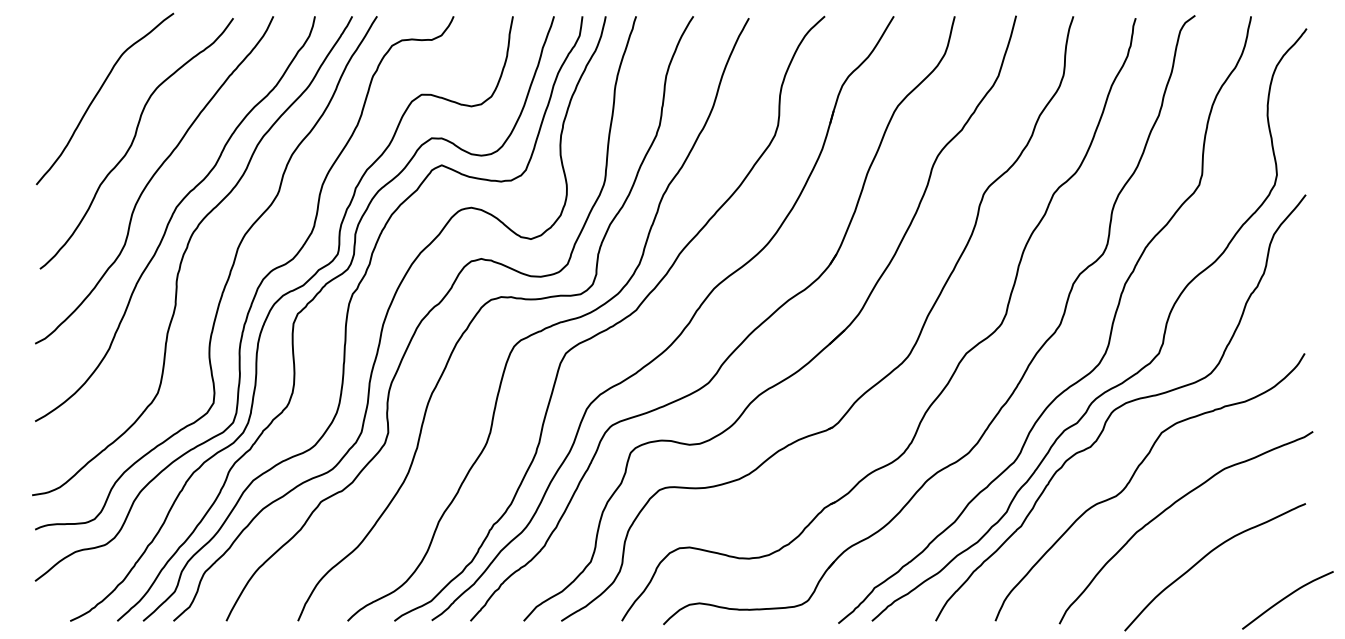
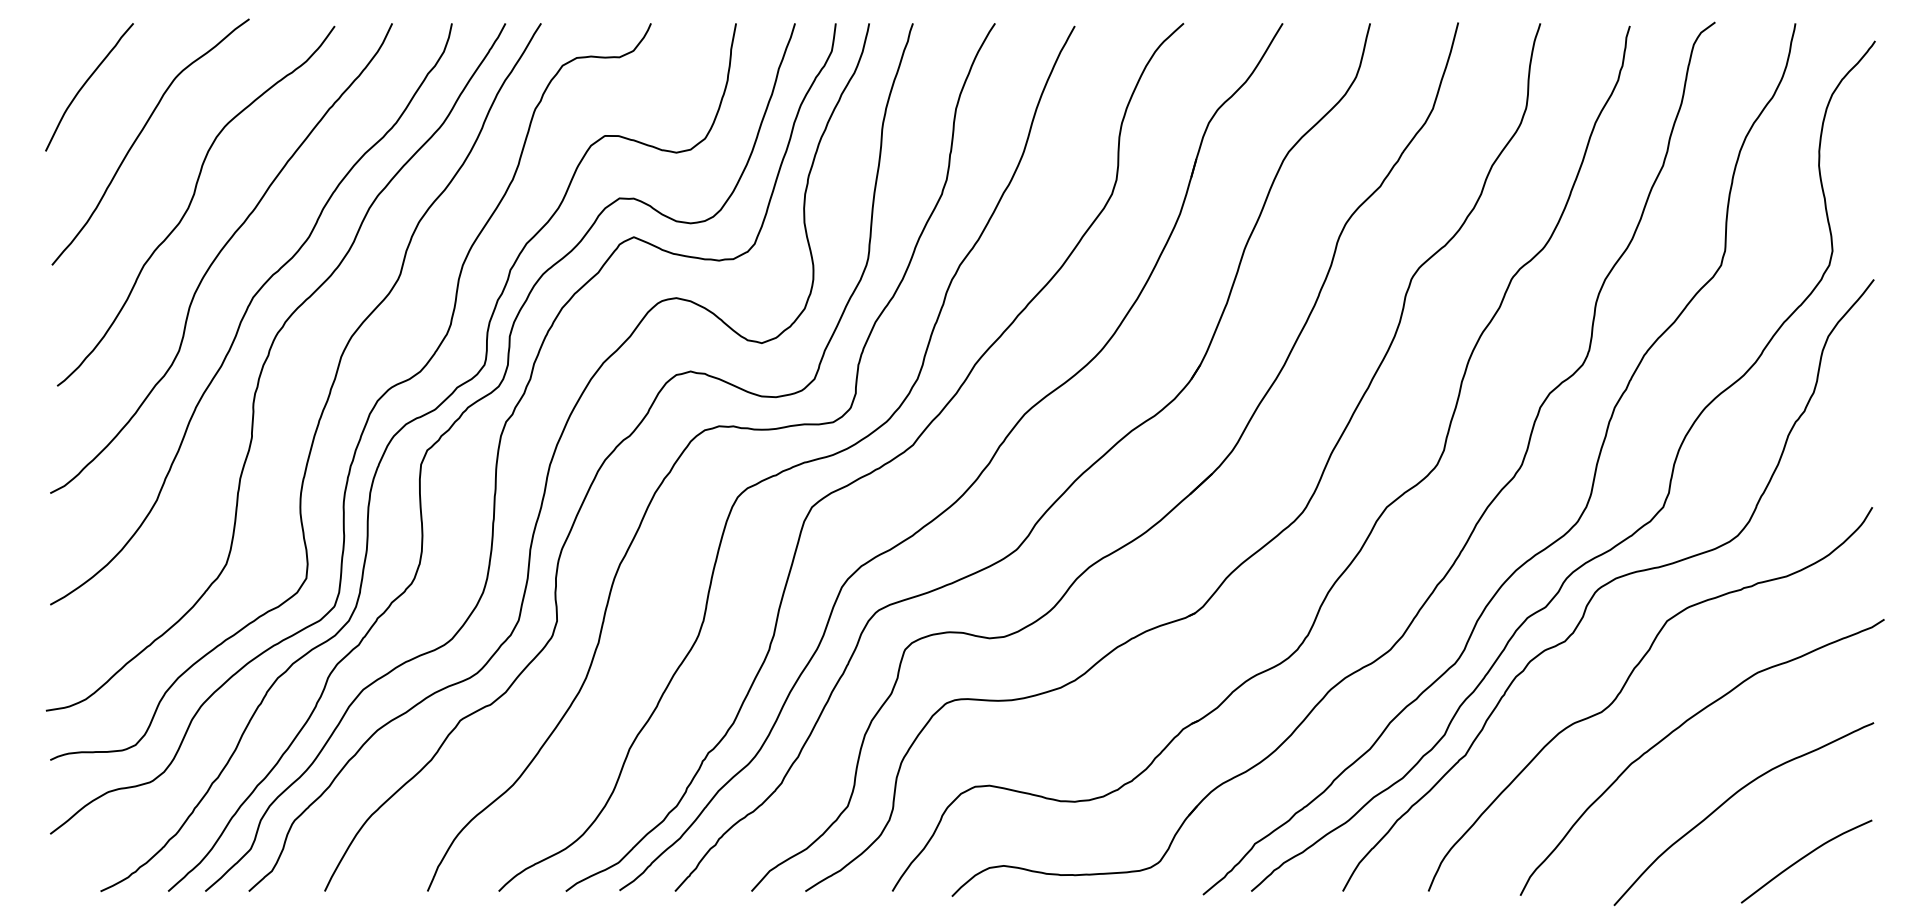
curve: (60, 58) -> (86, 83), added
curve: (1286, 598) -> (1804, 858), moved

